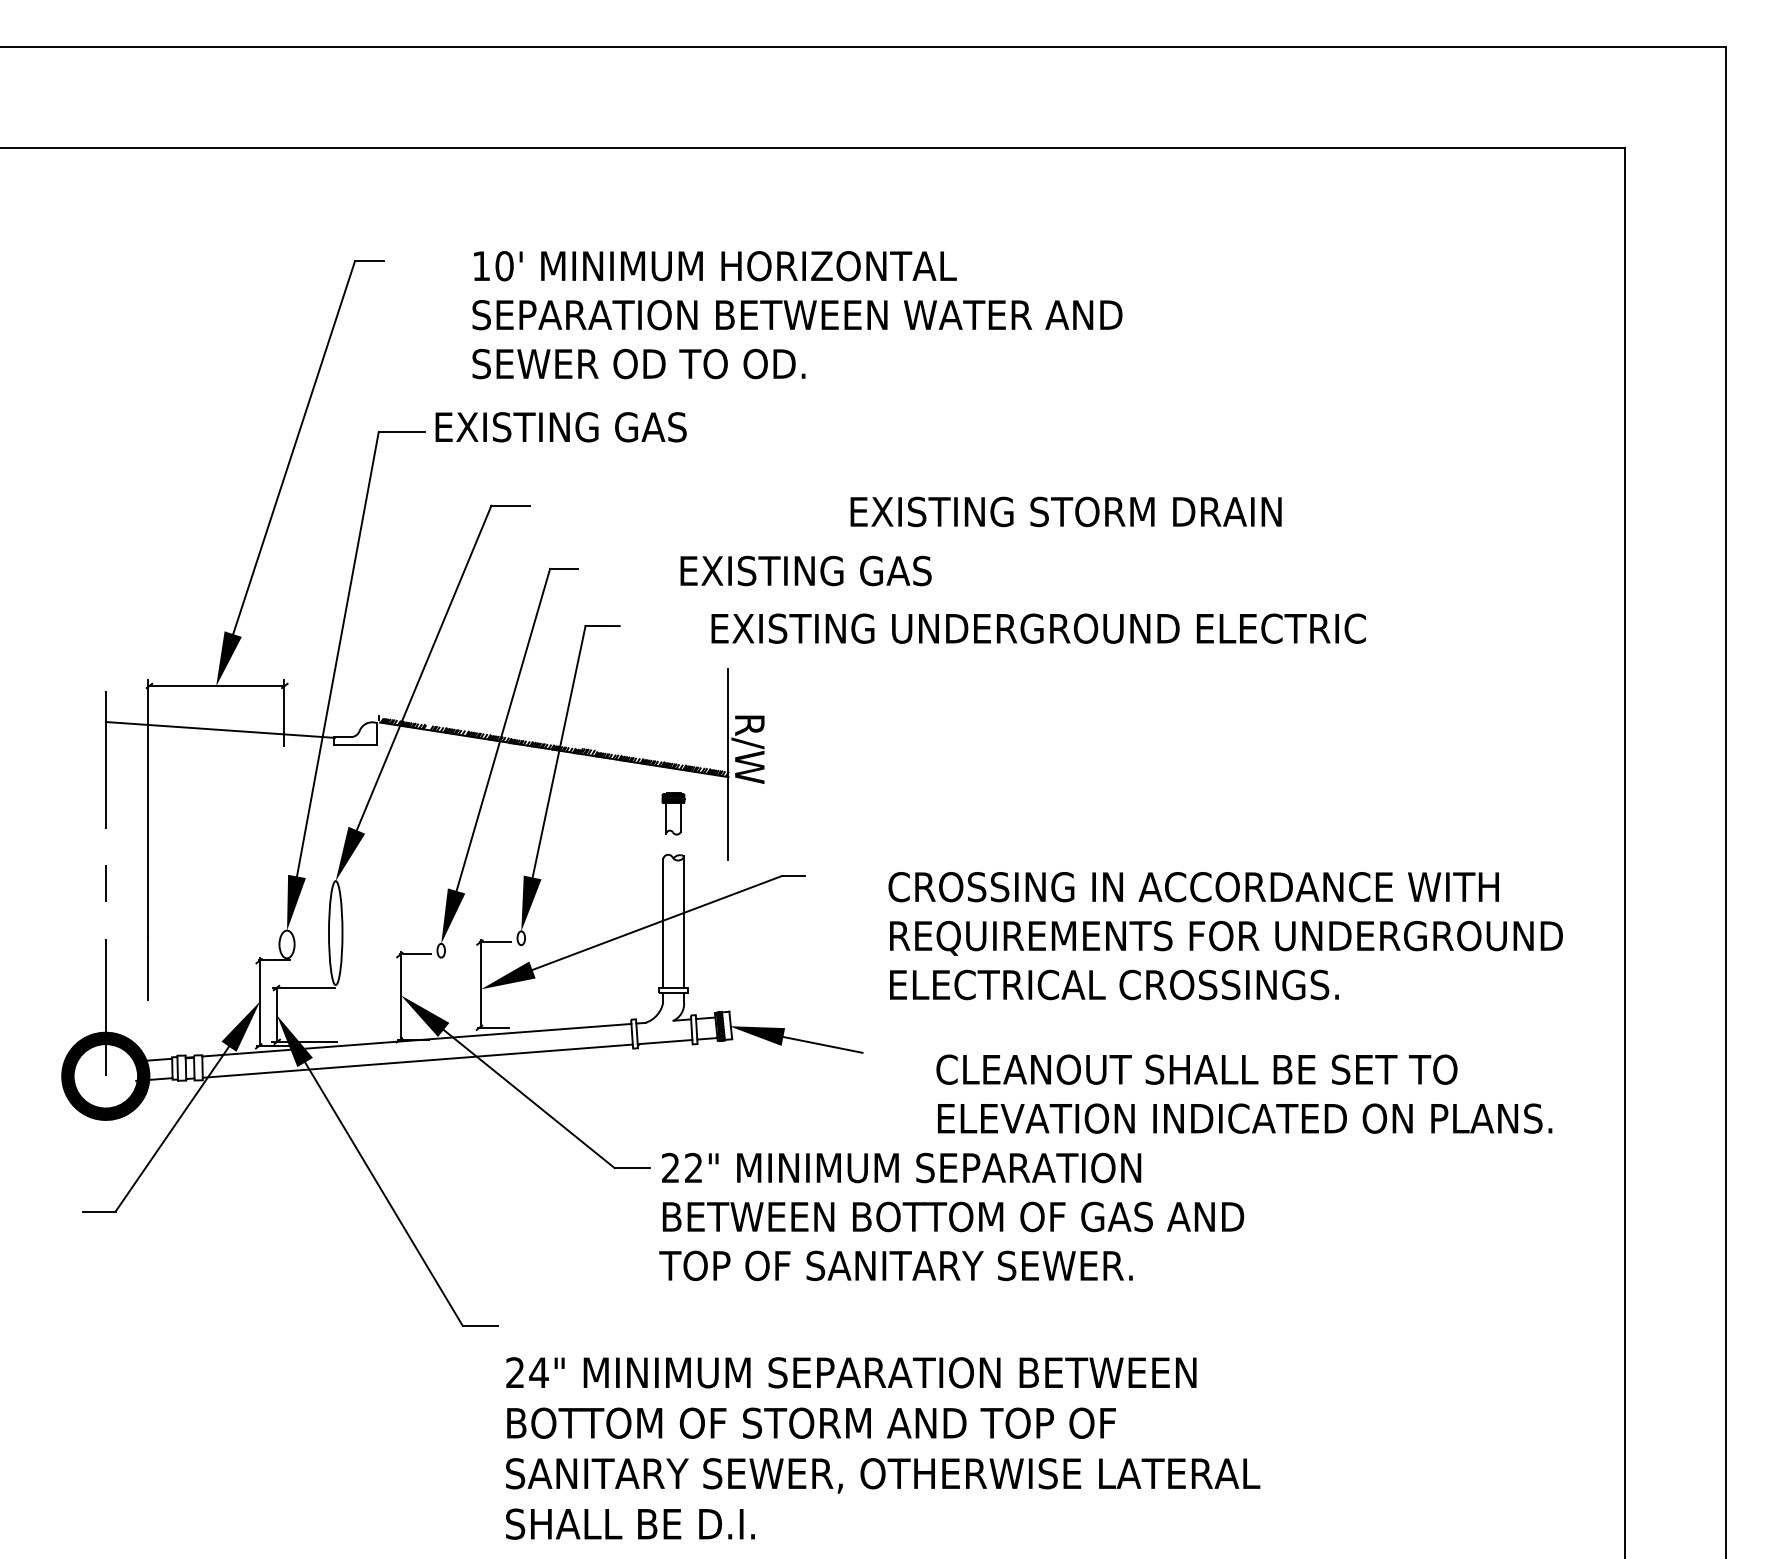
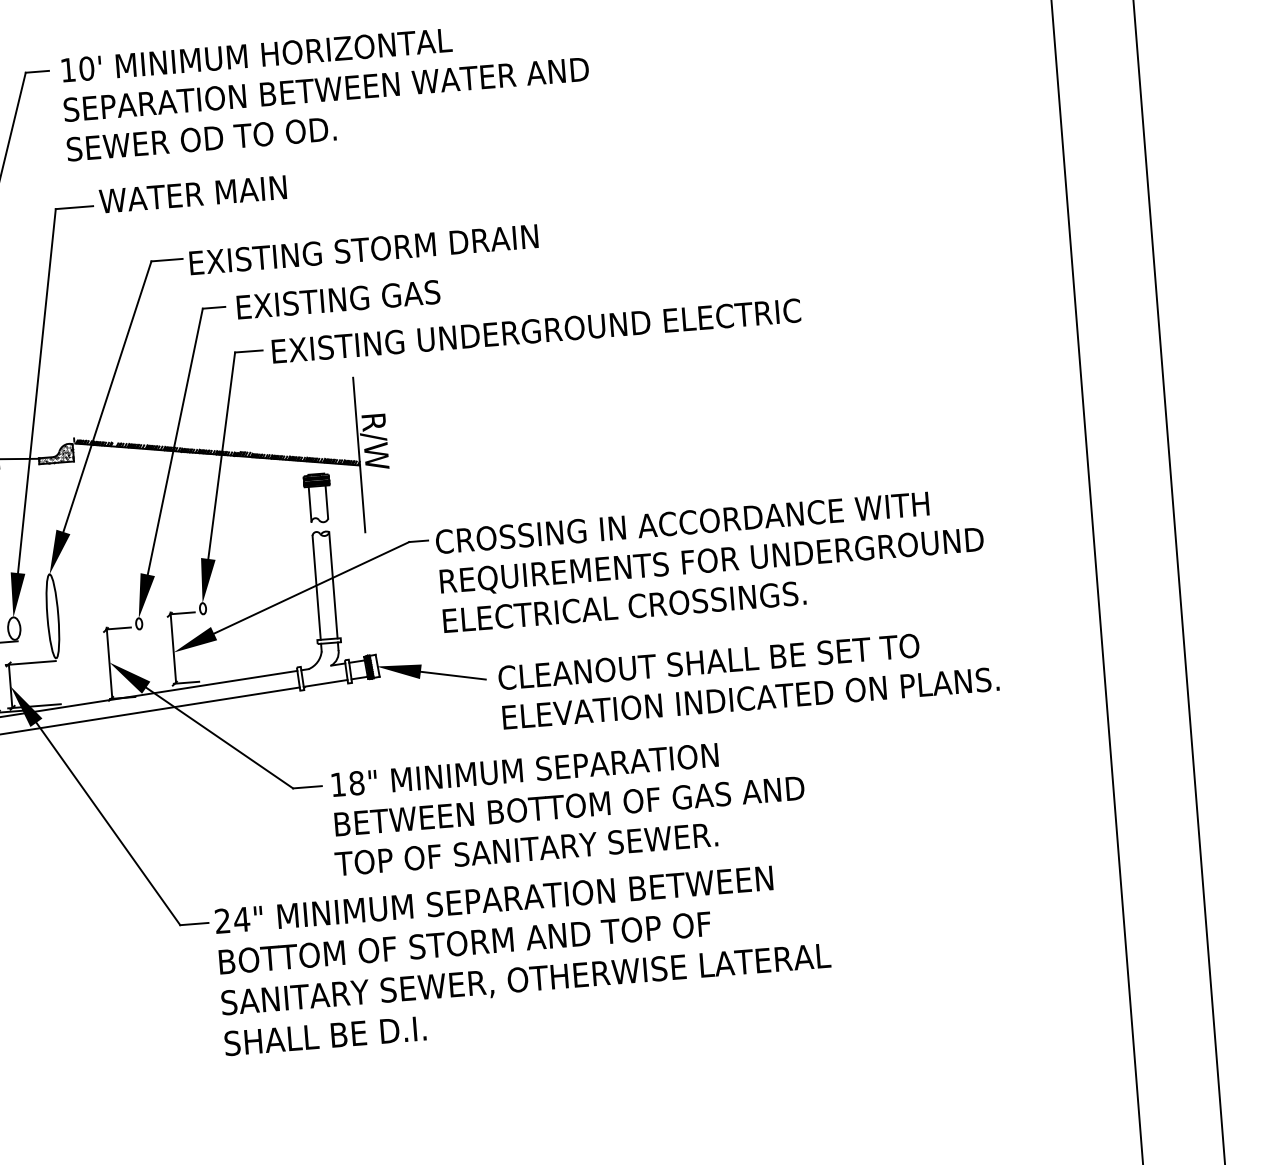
text: (797, 315) -> (326, 89), moved
text: (559, 427) -> (201, 193), EXISTING GAS -> WATER MAIN
text: (1065, 511) -> (363, 249), moved
text: (805, 570) -> (338, 299), moved
text: (1038, 628) -> (536, 330), moved
hatch: (355, 733) -> (56, 453), added
part: (673, 813) -> (317, 498), size x1.43
text: (1225, 936) -> (711, 560), moved
text: (1244, 1093) -> (748, 678), moved
text: (682, 1167) -> (347, 783), 22" -> 18"
text: (883, 1448) -> (524, 958), moved

